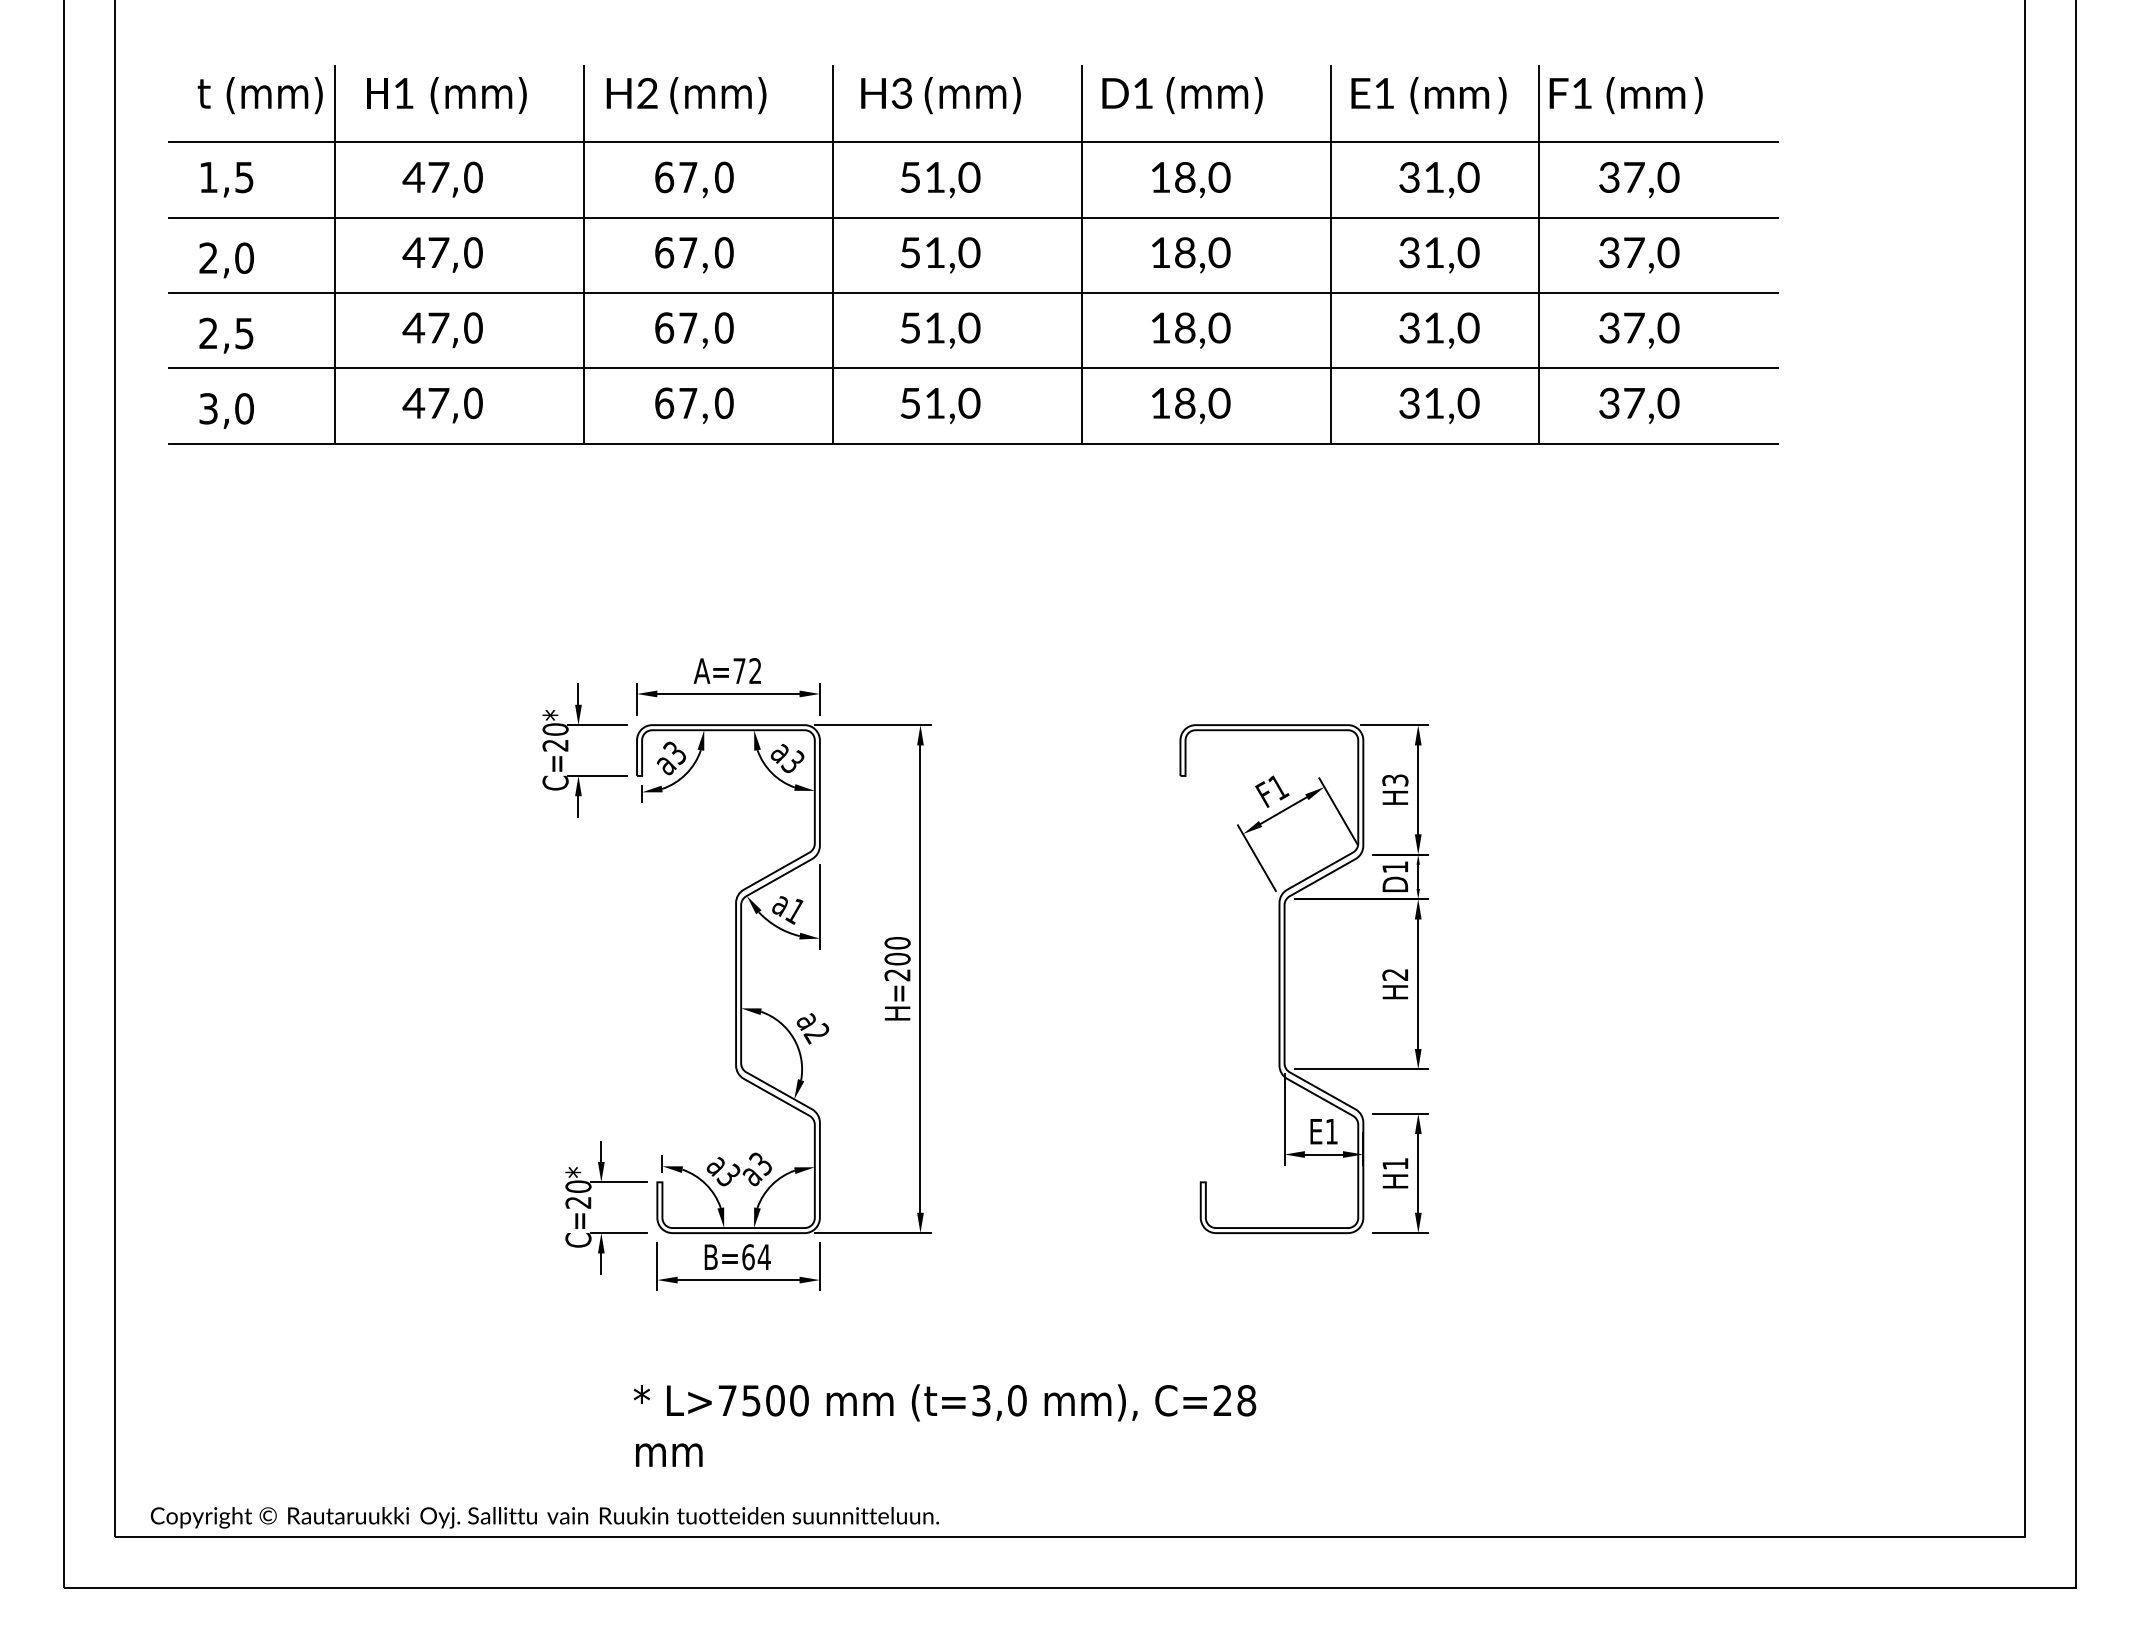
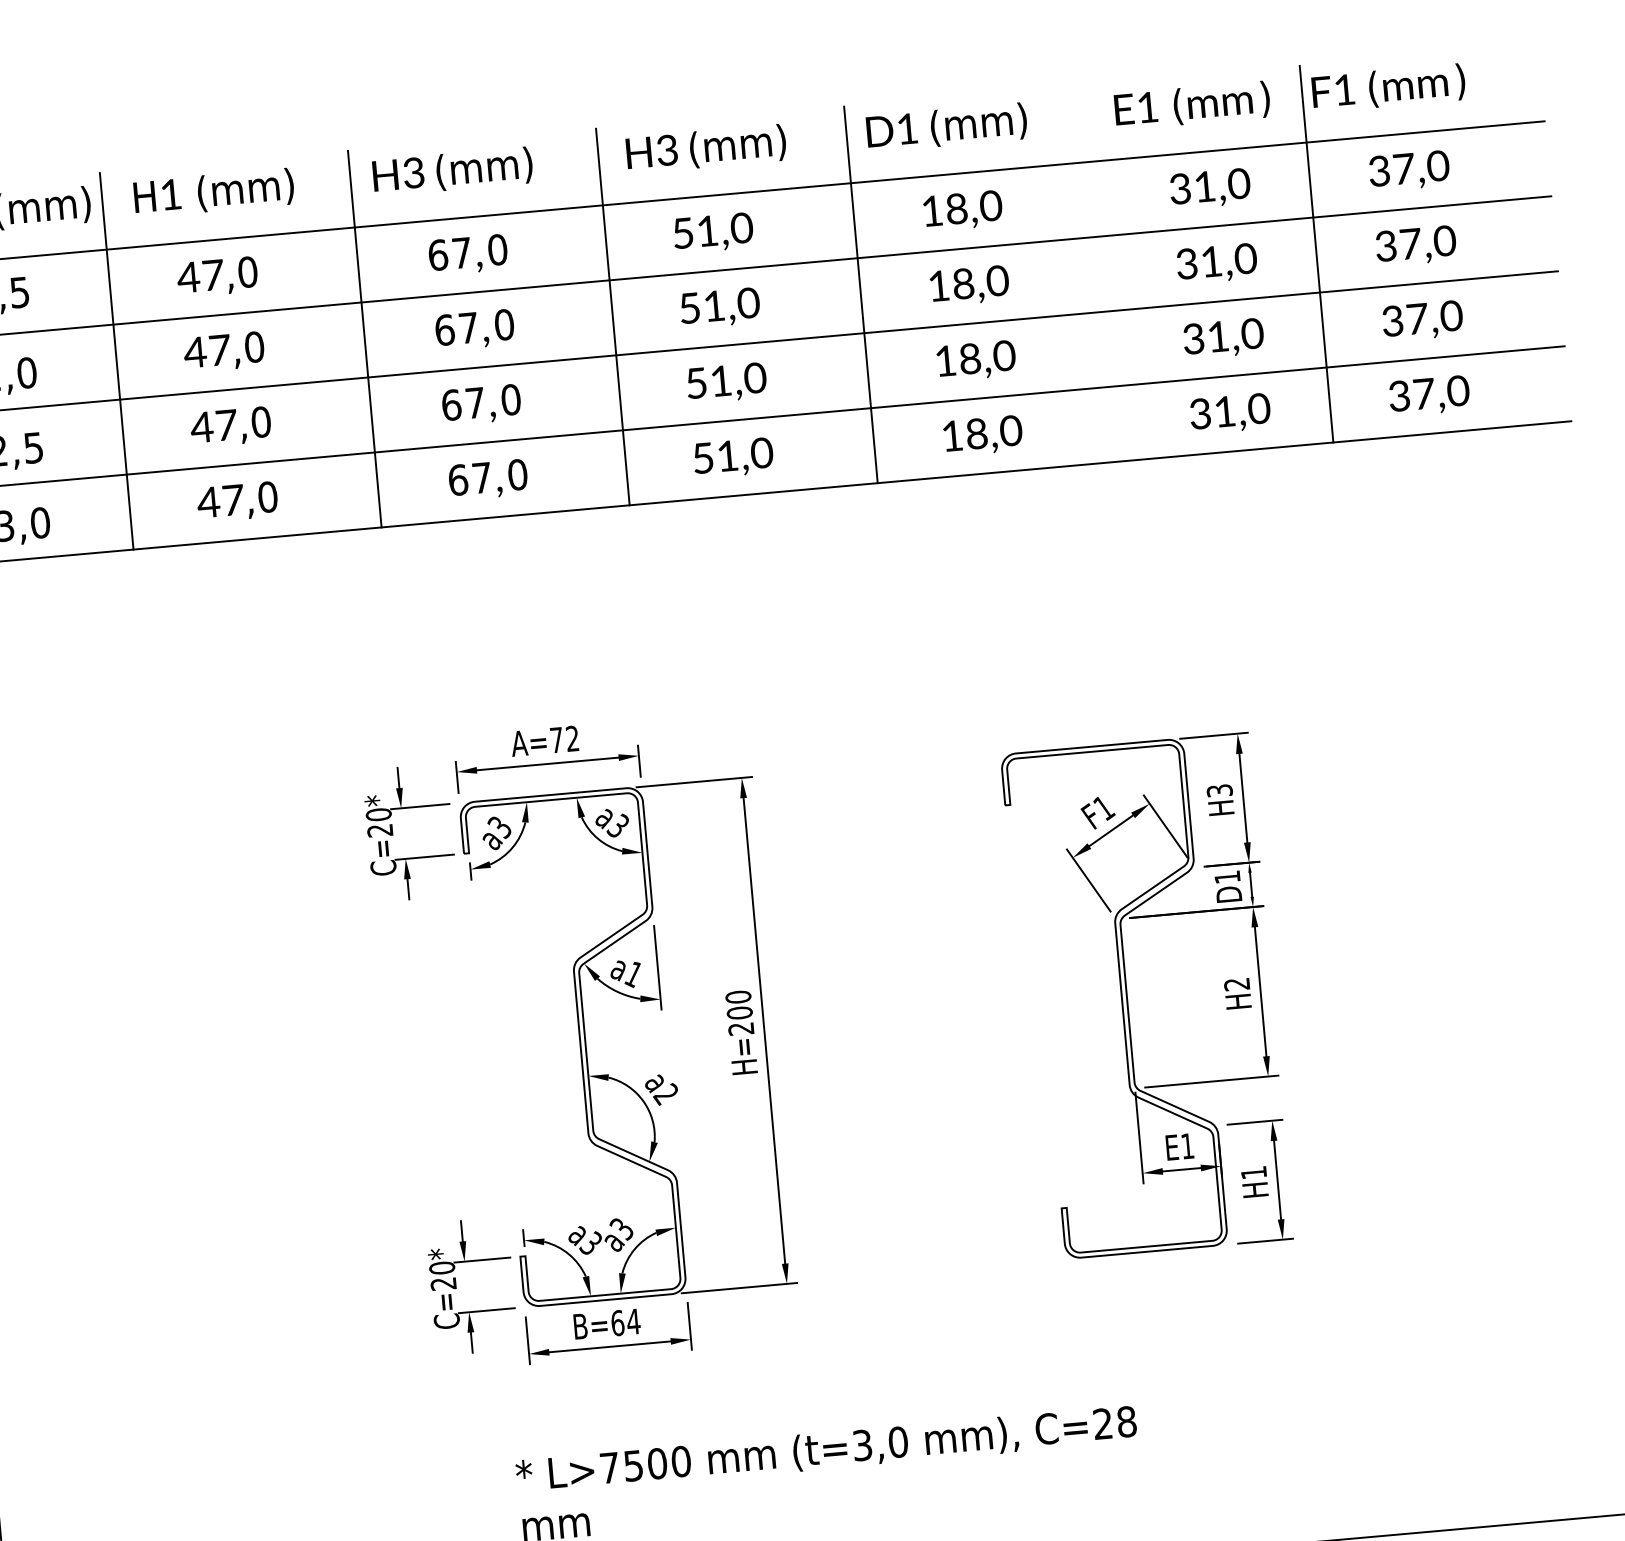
text: (647, 93) -> (413, 173), H2 -> H3
line: (1331, 254) -> (1109, 272), removed

